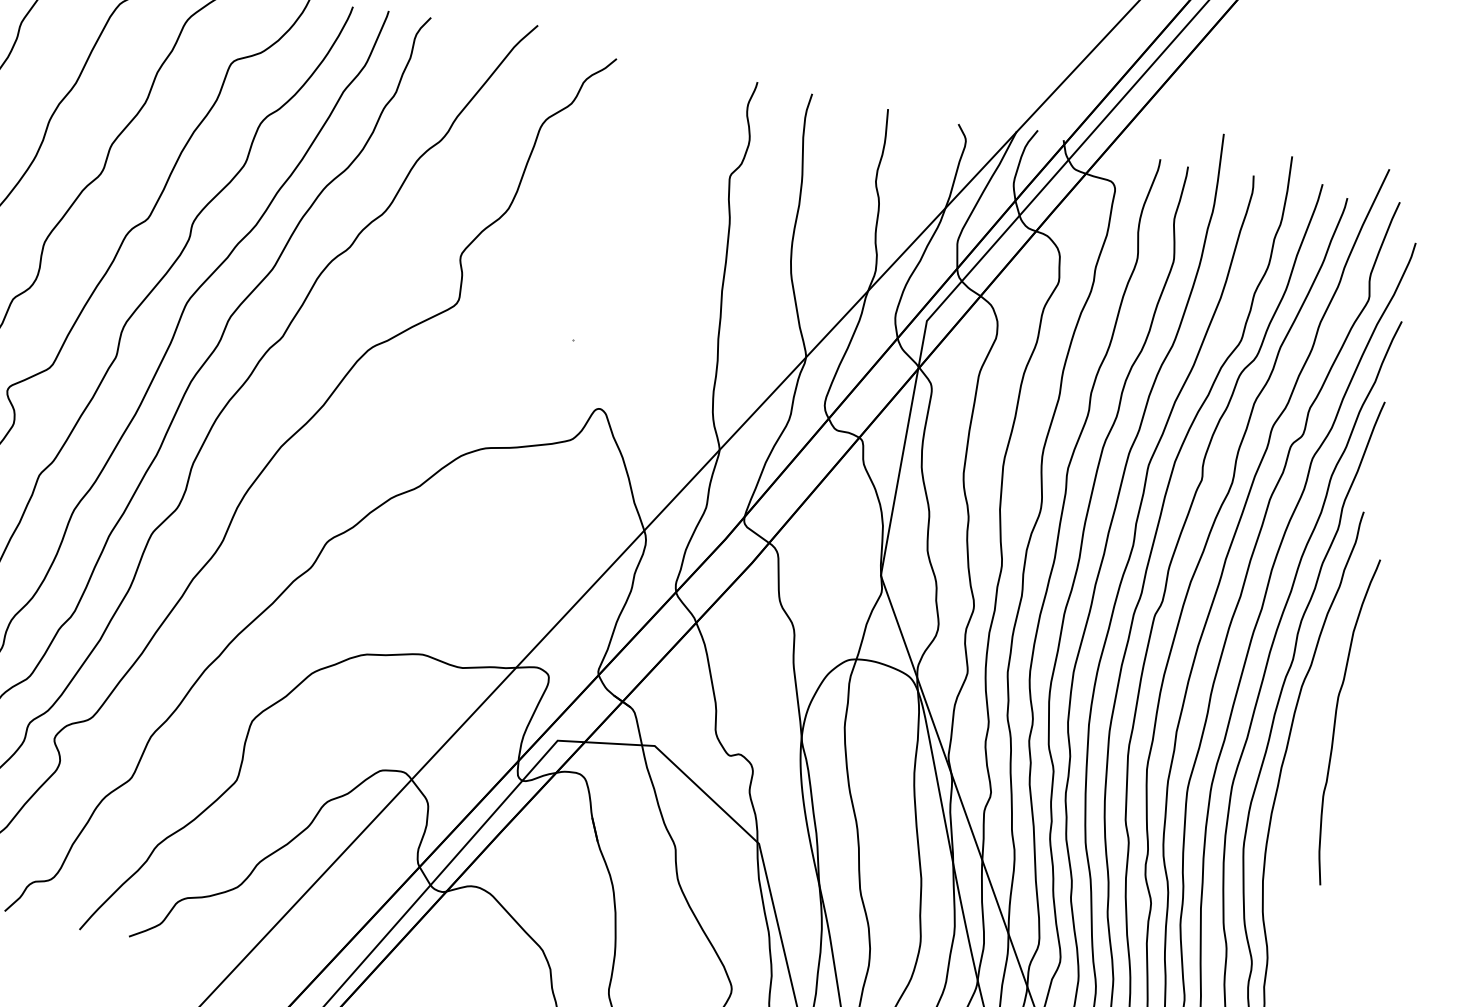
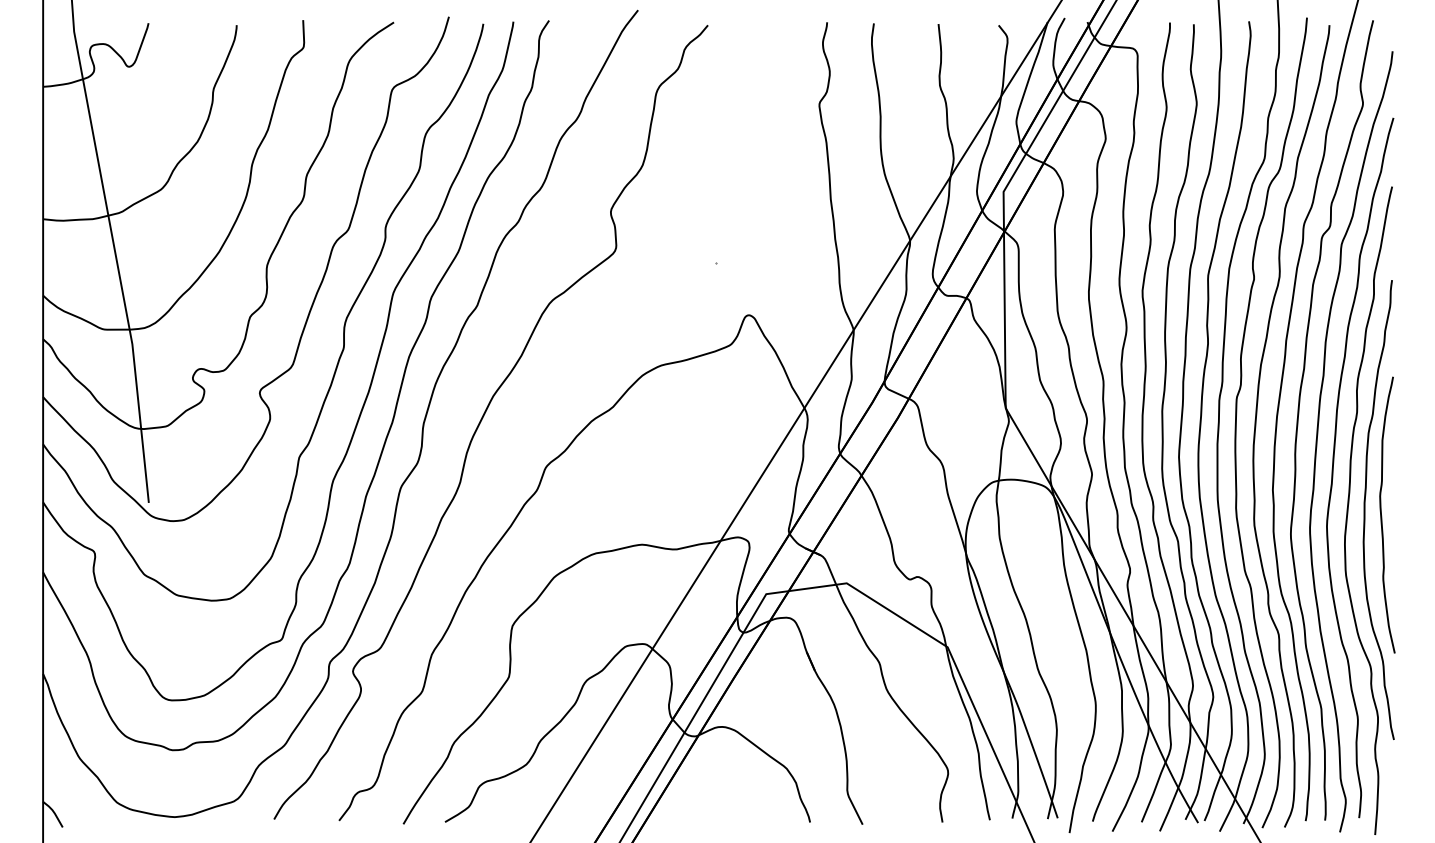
curve: (1336, 721) -> (1382, 516), moved

